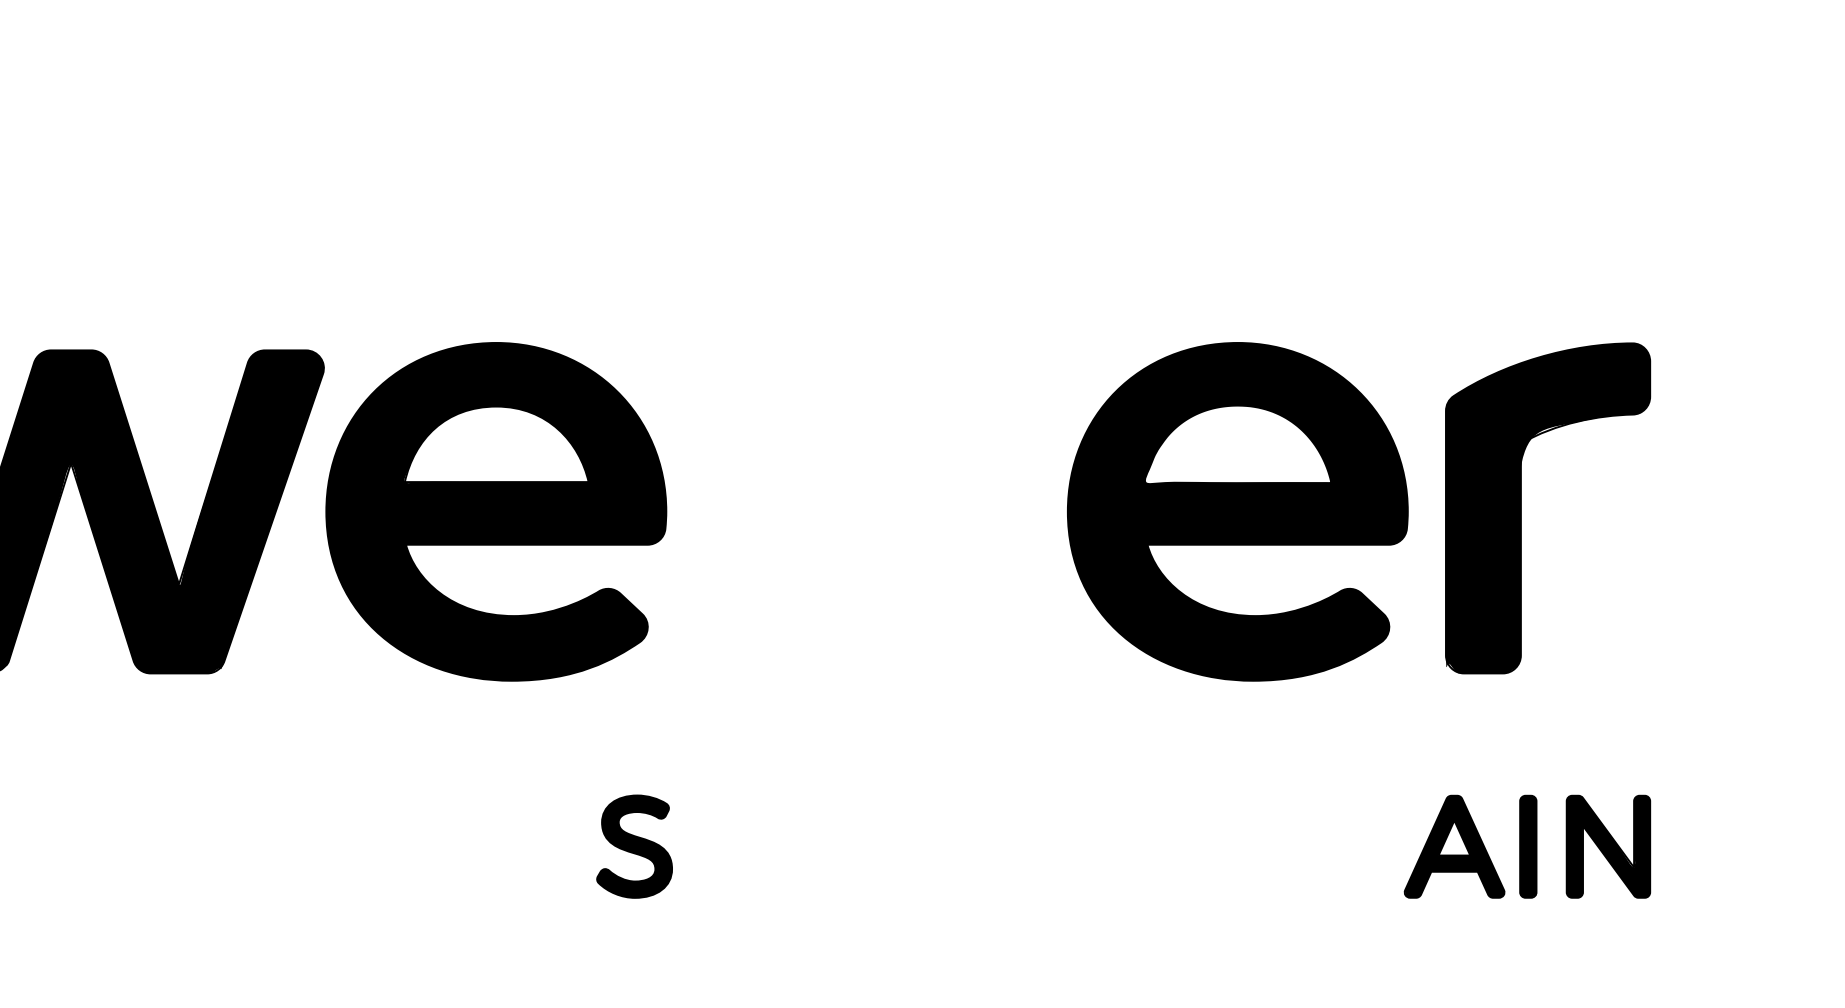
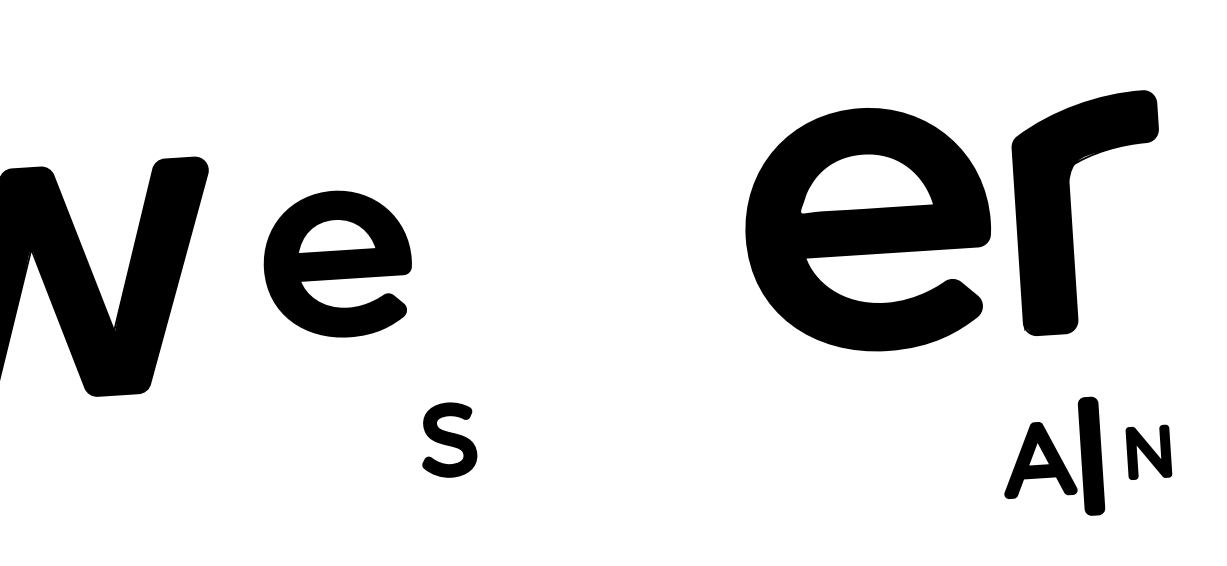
part: (496, 511) -> (337, 264), size x0.6
part: (634, 846) -> (448, 440), moved
part: (1528, 846) -> (1091, 455), size x1.6
part: (1608, 846) -> (1148, 452), size x0.7

